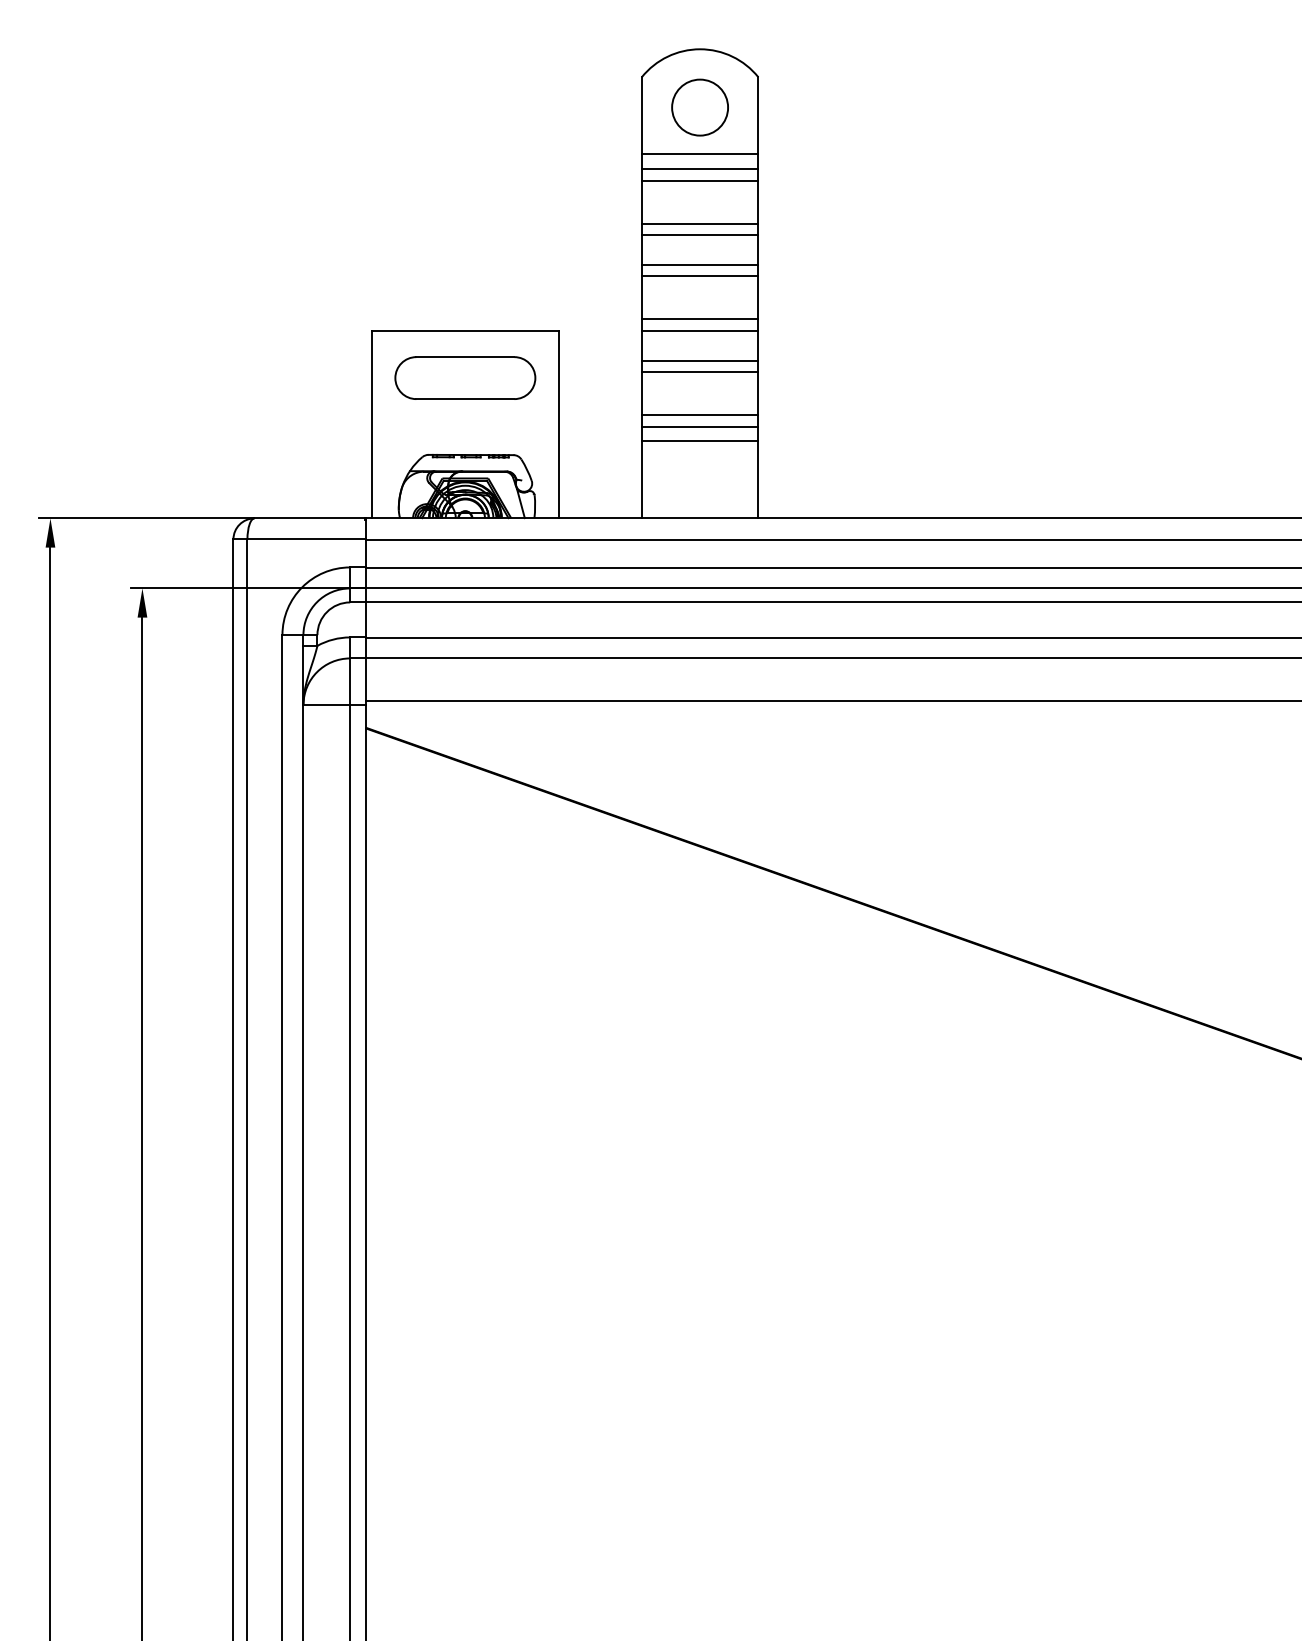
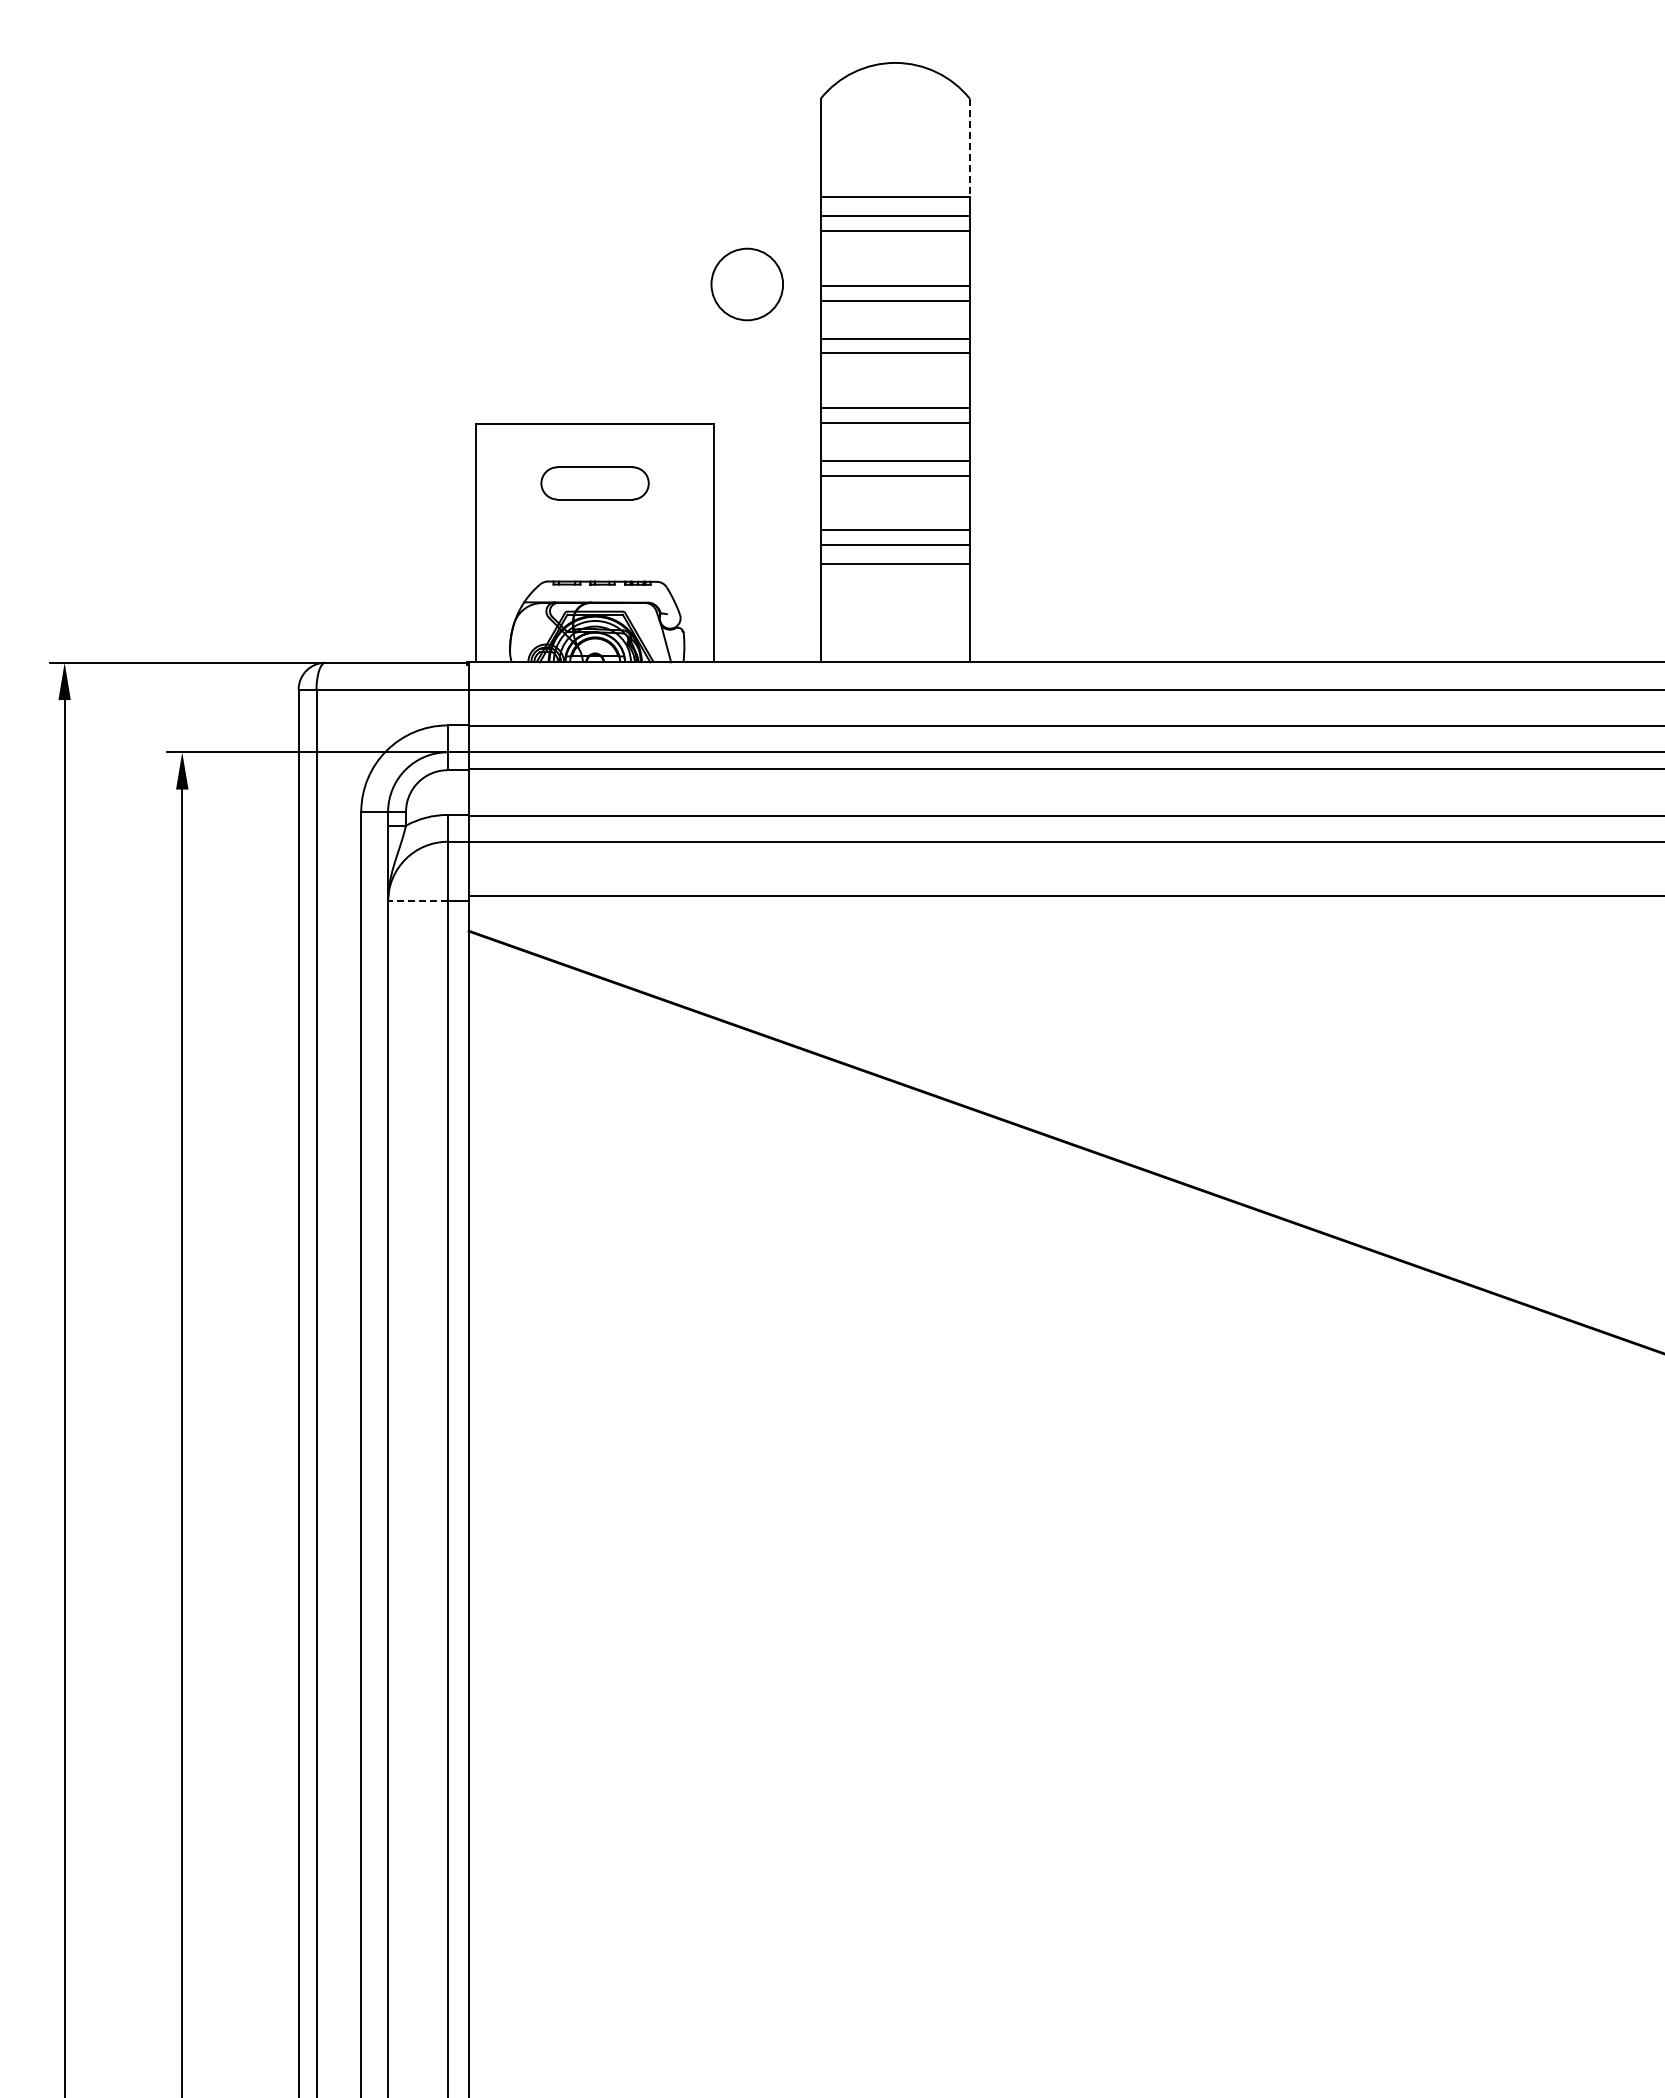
circle: (699, 107) -> (746, 284), moved
line: (758, 116) -> (969, 148), solid -> dashed
part: (464, 378) -> (594, 483), size x0.6
line: (326, 705) -> (417, 901), solid -> dashed

